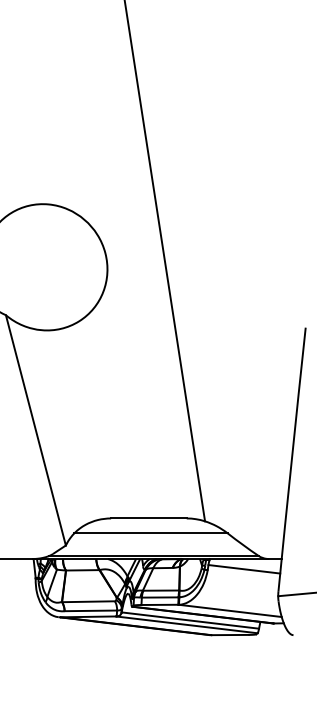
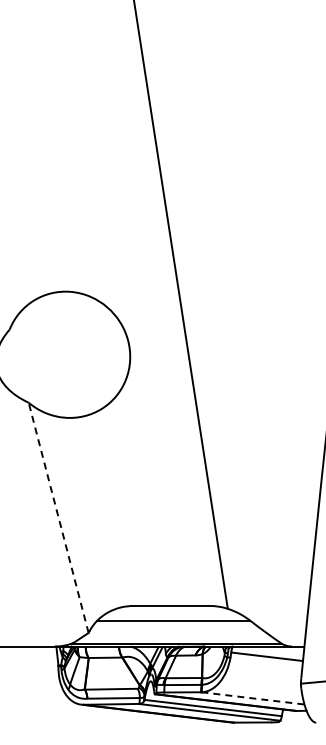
line: (35, 430) -> (58, 517), solid -> dashed
line: (229, 611) -> (252, 698), solid -> dashed

